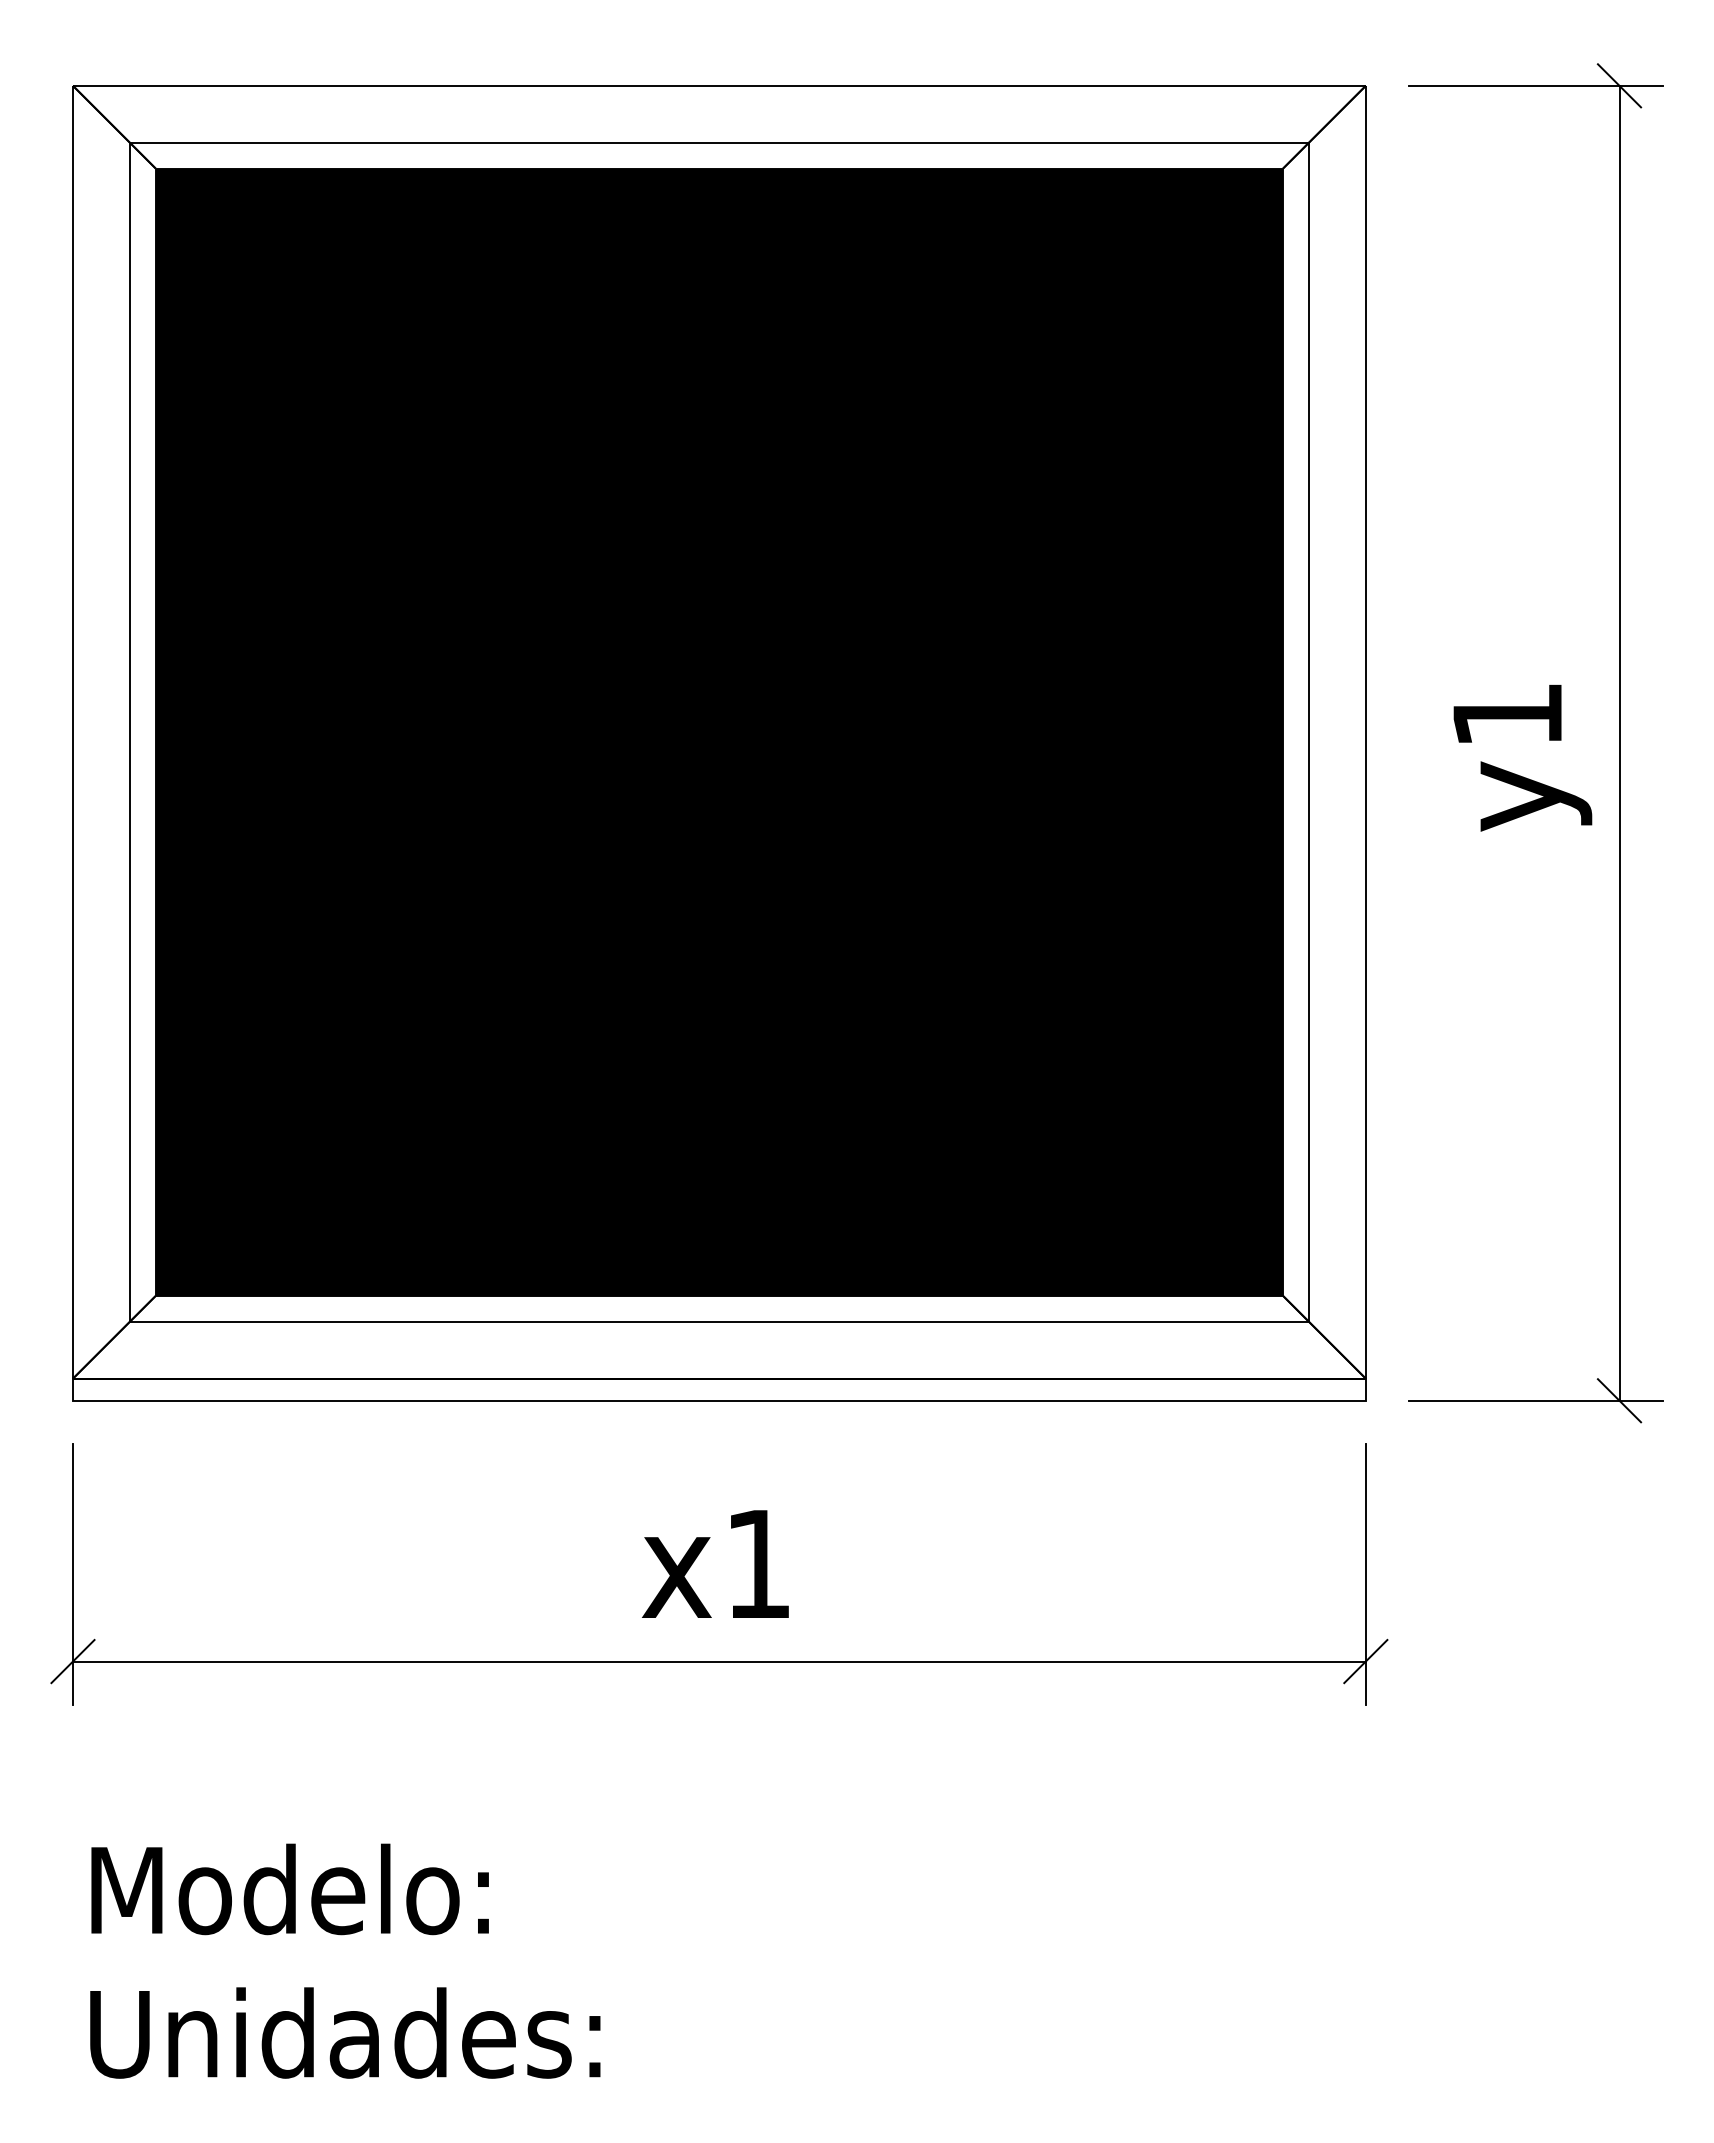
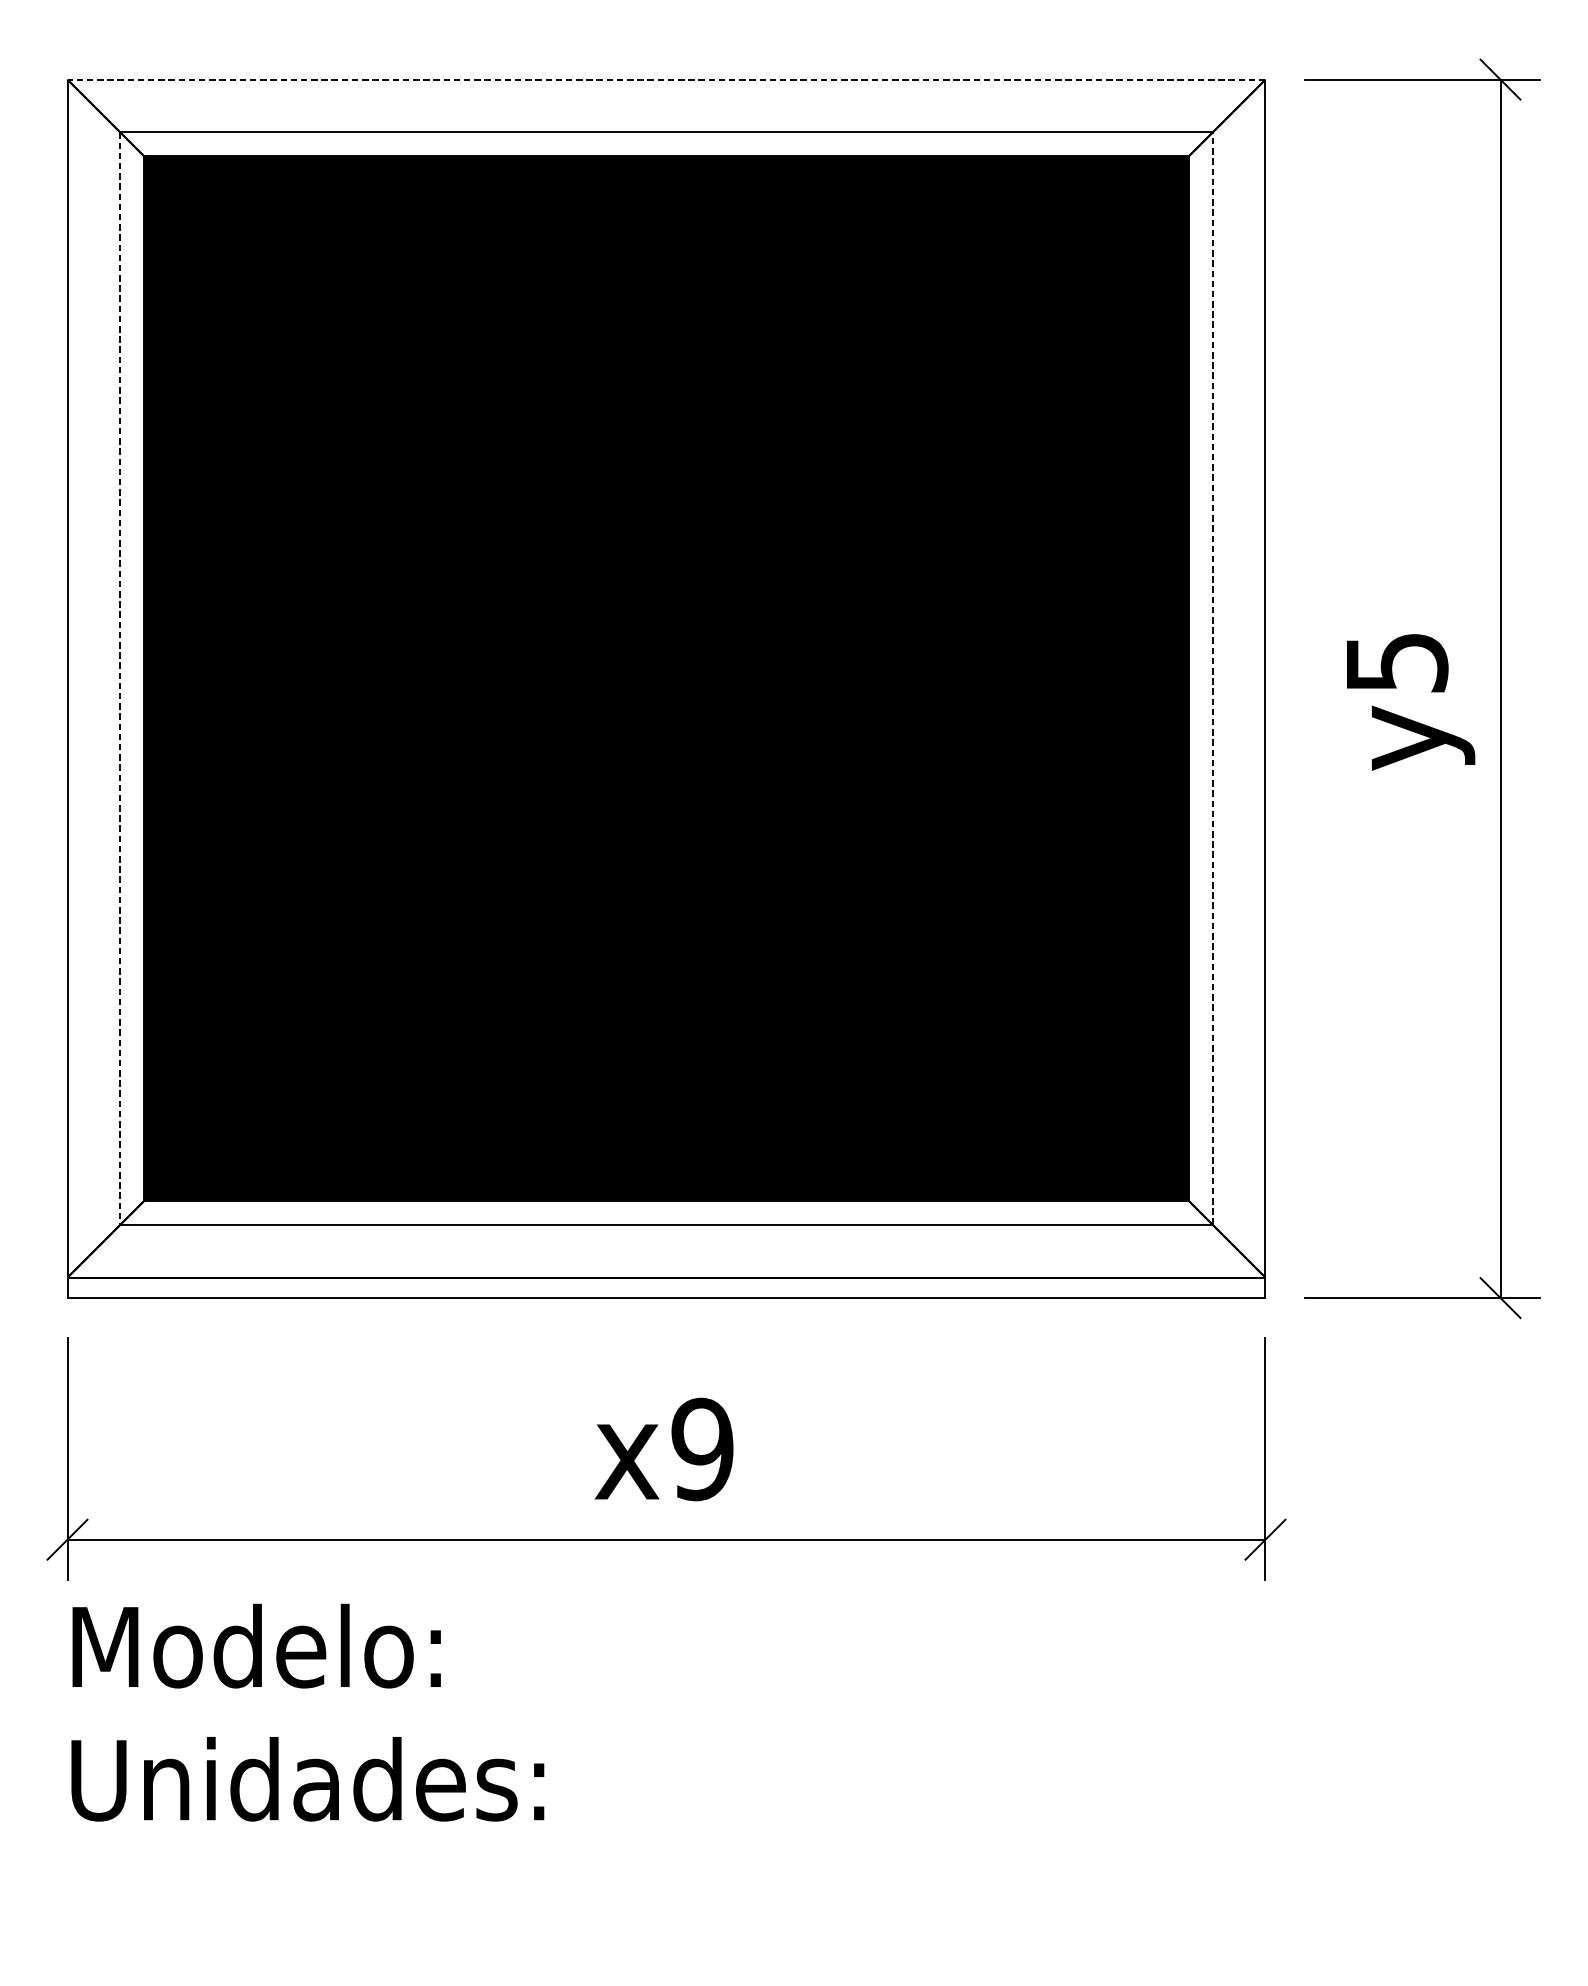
line: (718, 85) -> (665, 79), solid -> dashed
text: (1508, 715) -> (1397, 663), y1 -> y5
line: (129, 732) -> (119, 678), solid -> dashed
line: (1308, 732) -> (1212, 678), solid -> dashed
text: (757, 1563) -> (701, 1448), x1 -> x9
text: (345, 1960) -> (307, 1712), moved

